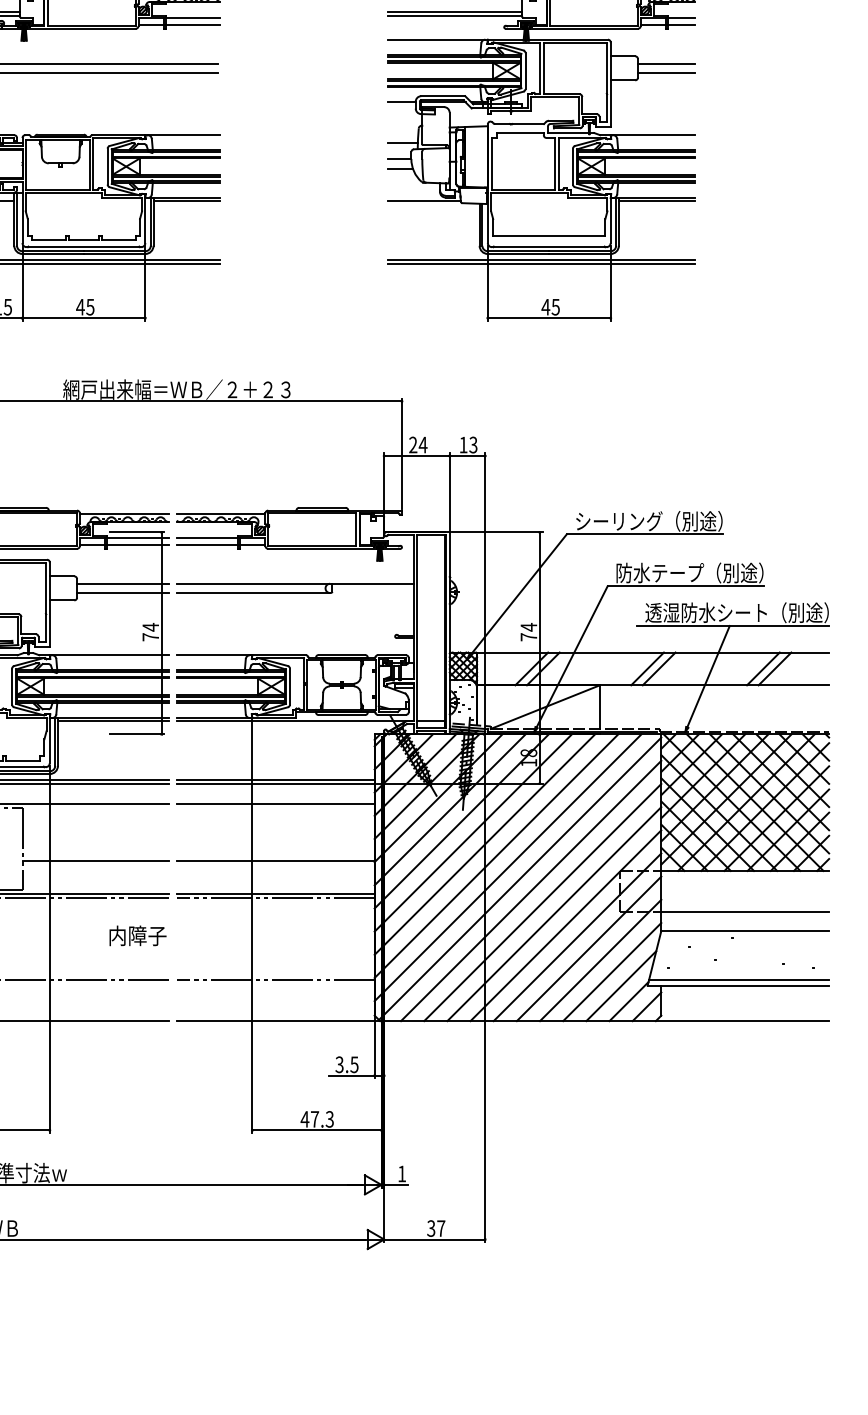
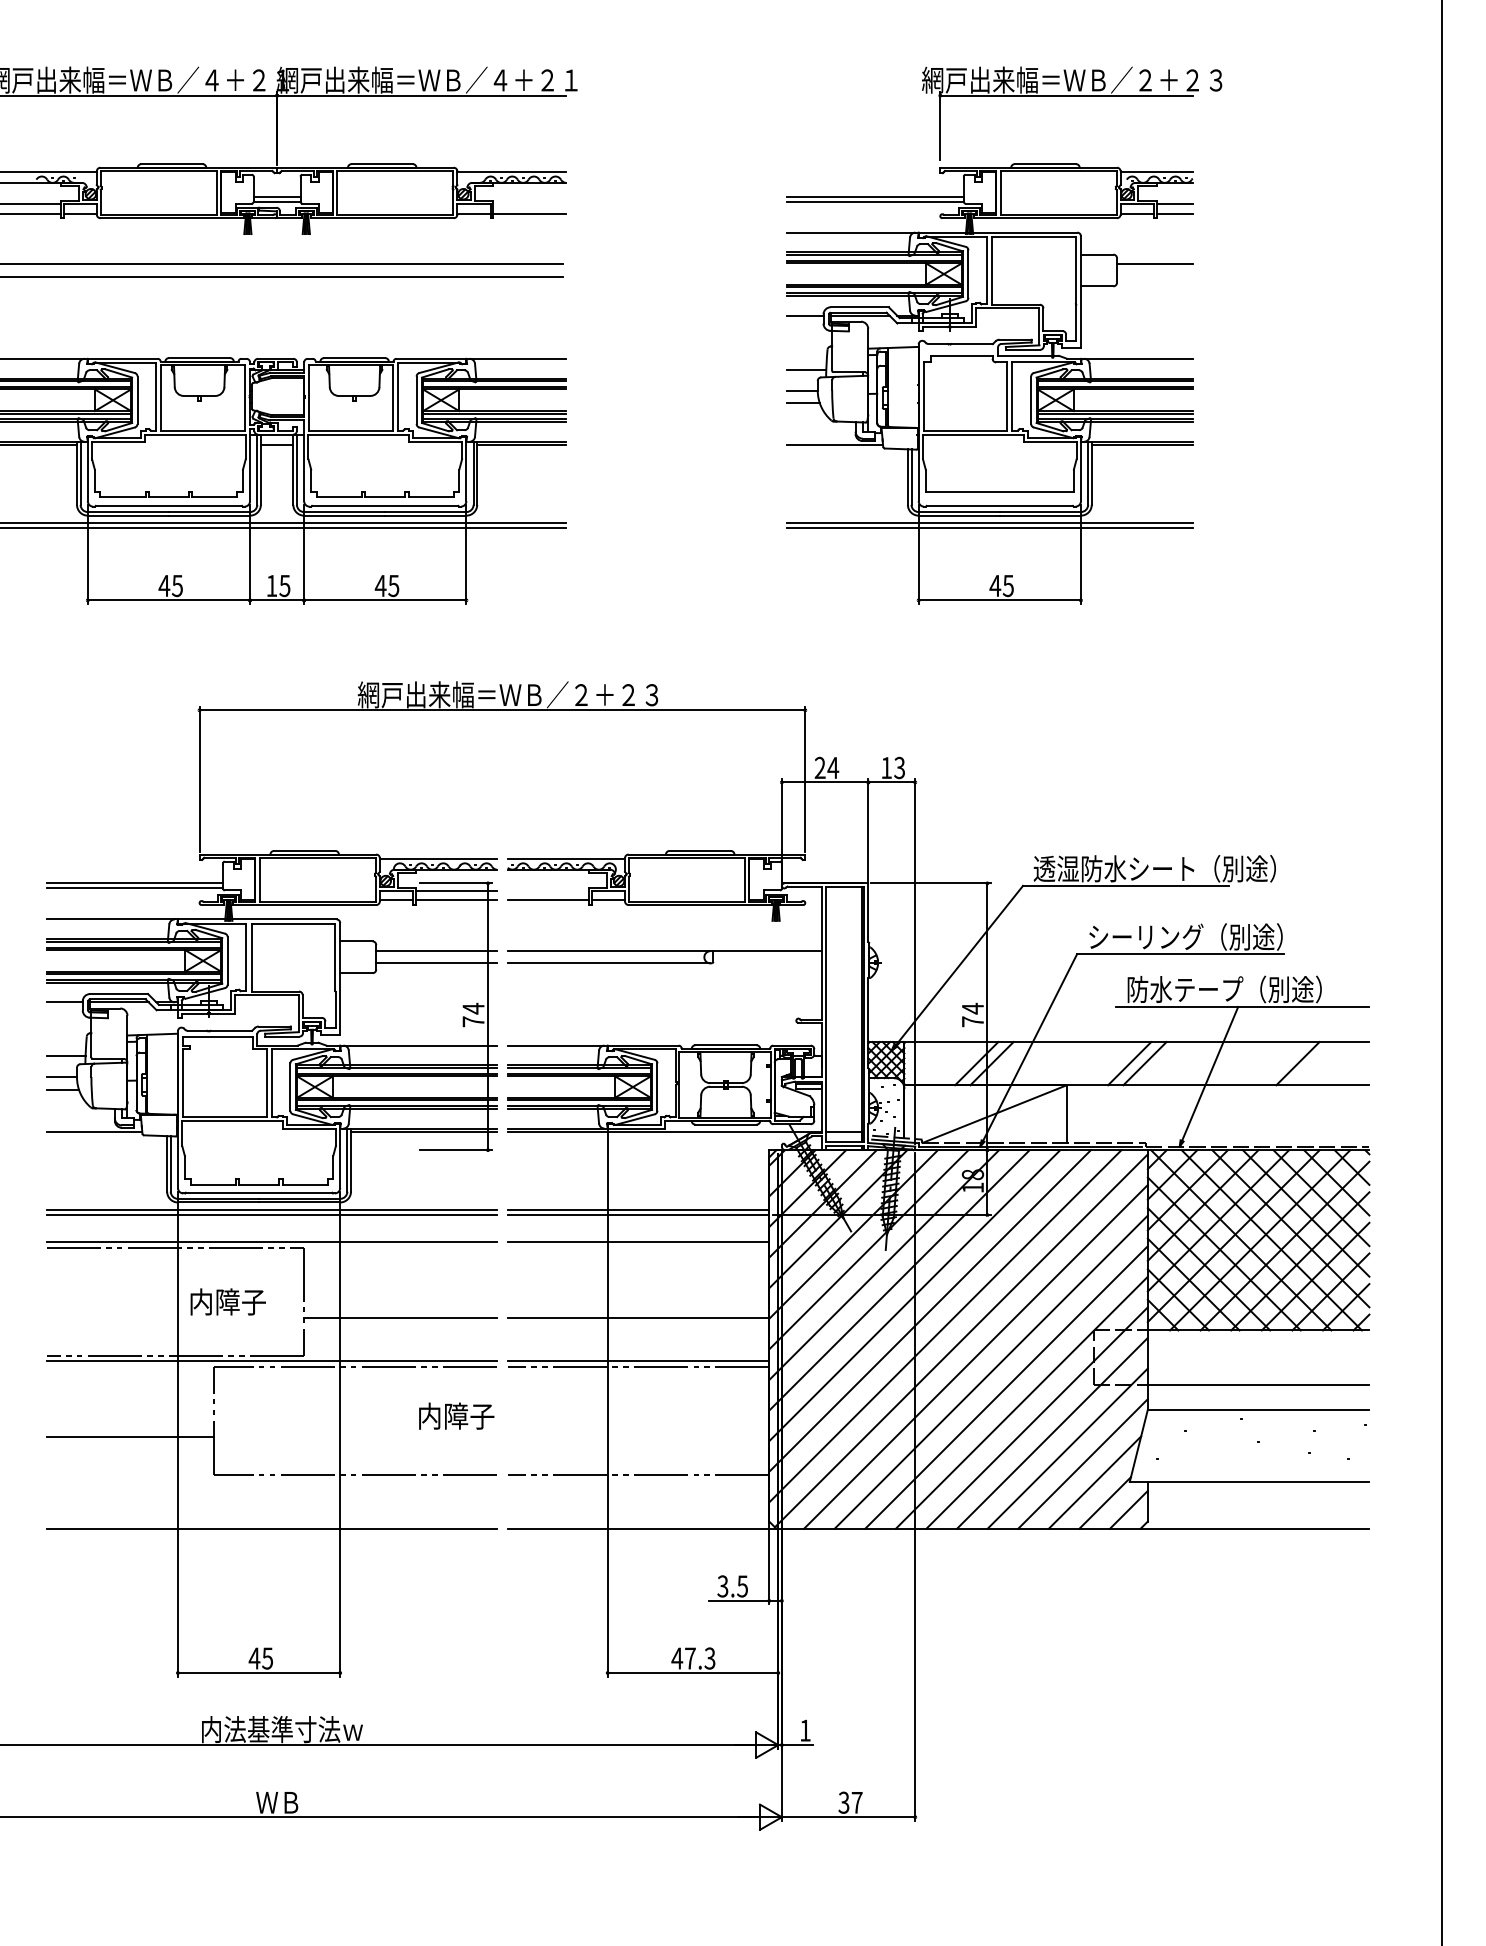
line: (193, 18) -> (529, 204), removed
line: (666, 72) -> (1154, 276), removed
text: (666, 521) -> (1154, 868), シーリング（別途） -> 透湿防水シート（別途）
line: (206, 537) -> (547, 890), removed
text: (660, 572) -> (1146, 936), 防水テープ（別途） -> シーリング（別途）
text: (736, 612) -> (1247, 989), 透湿防水シート（別途） -> 防水テープ（別途）
line: (763, 668) -> (1282, 1063), removed
line: (739, 980) -> (1250, 1474), removed

